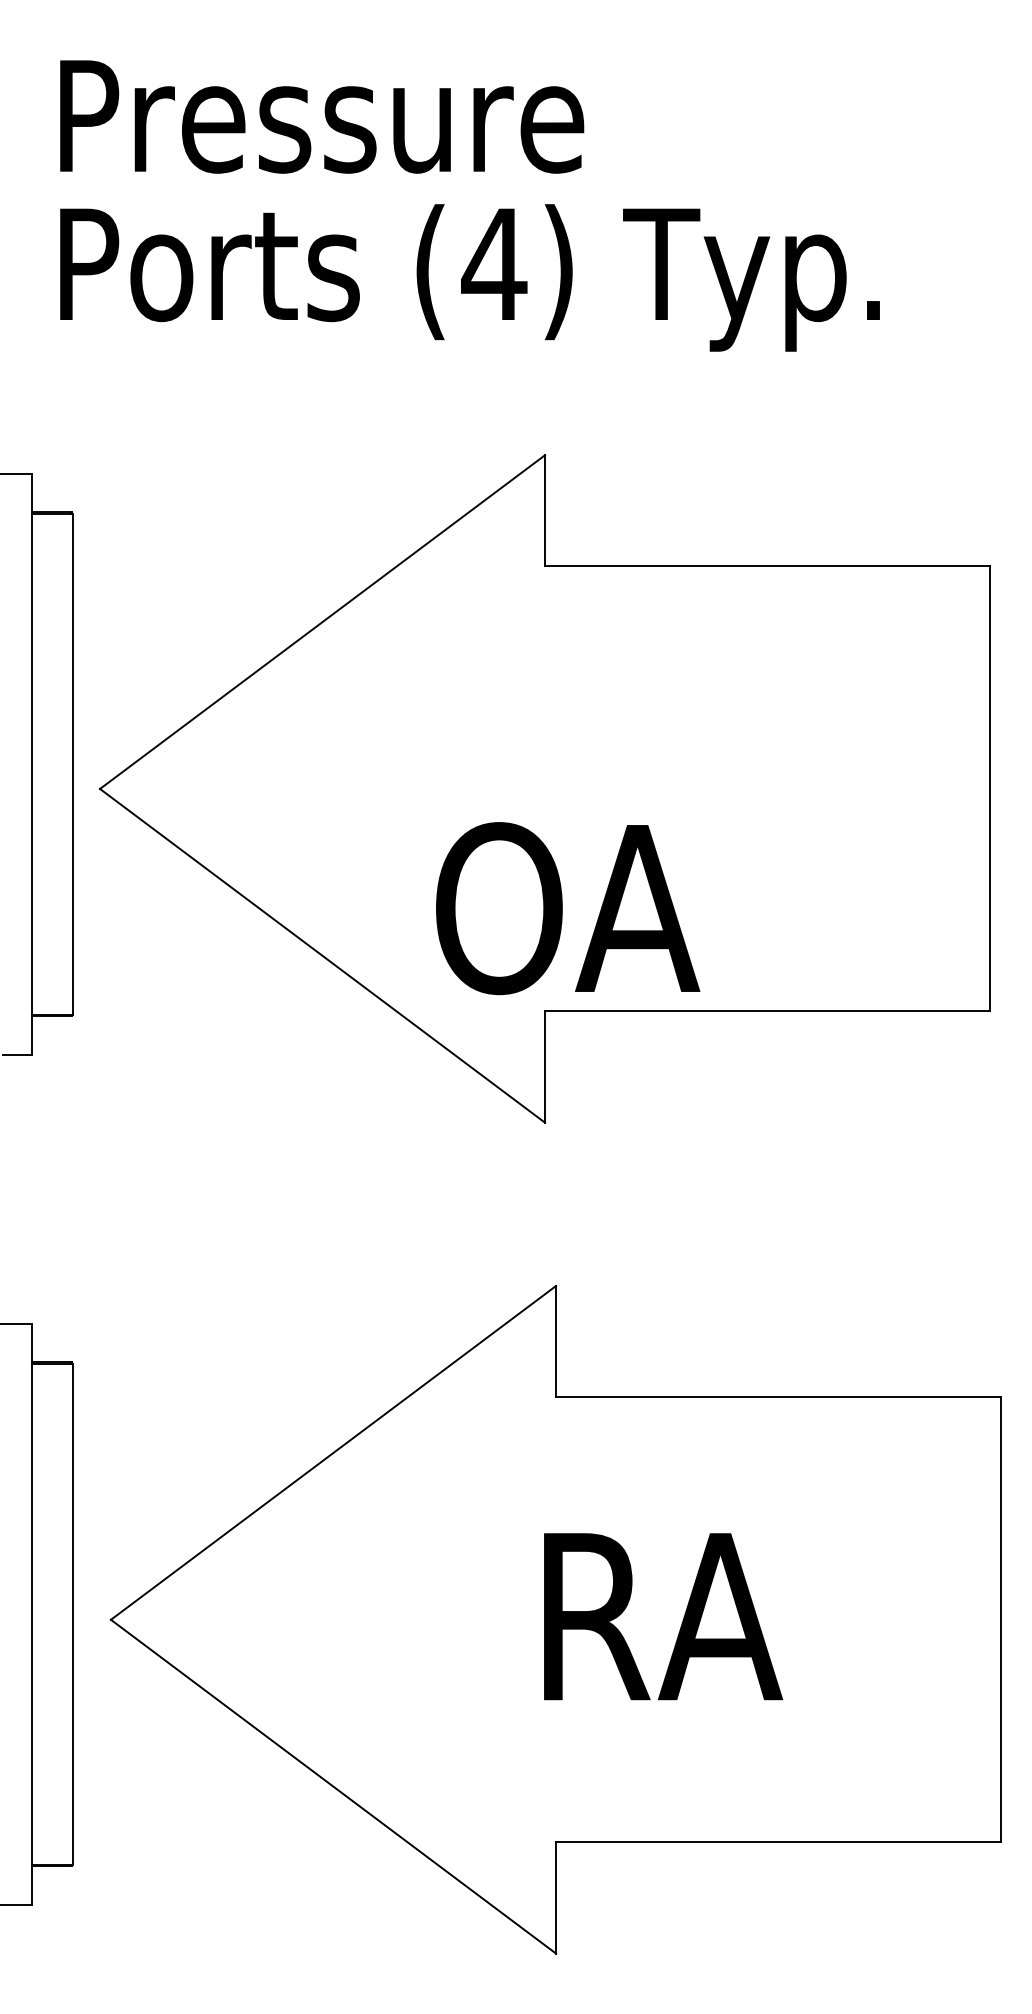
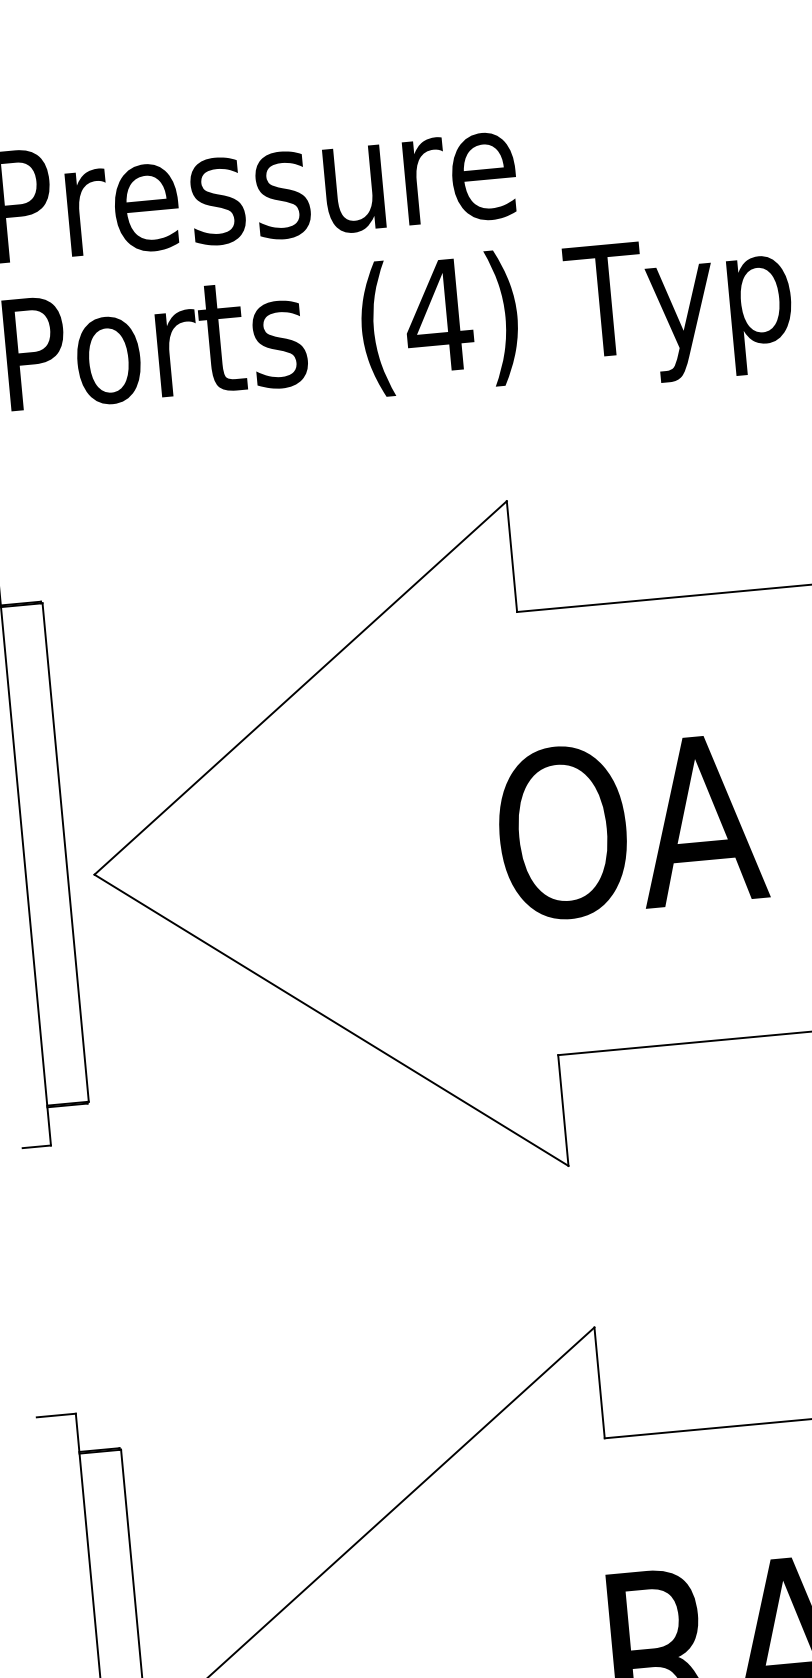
text: (568, 908) -> (631, 826), moved

